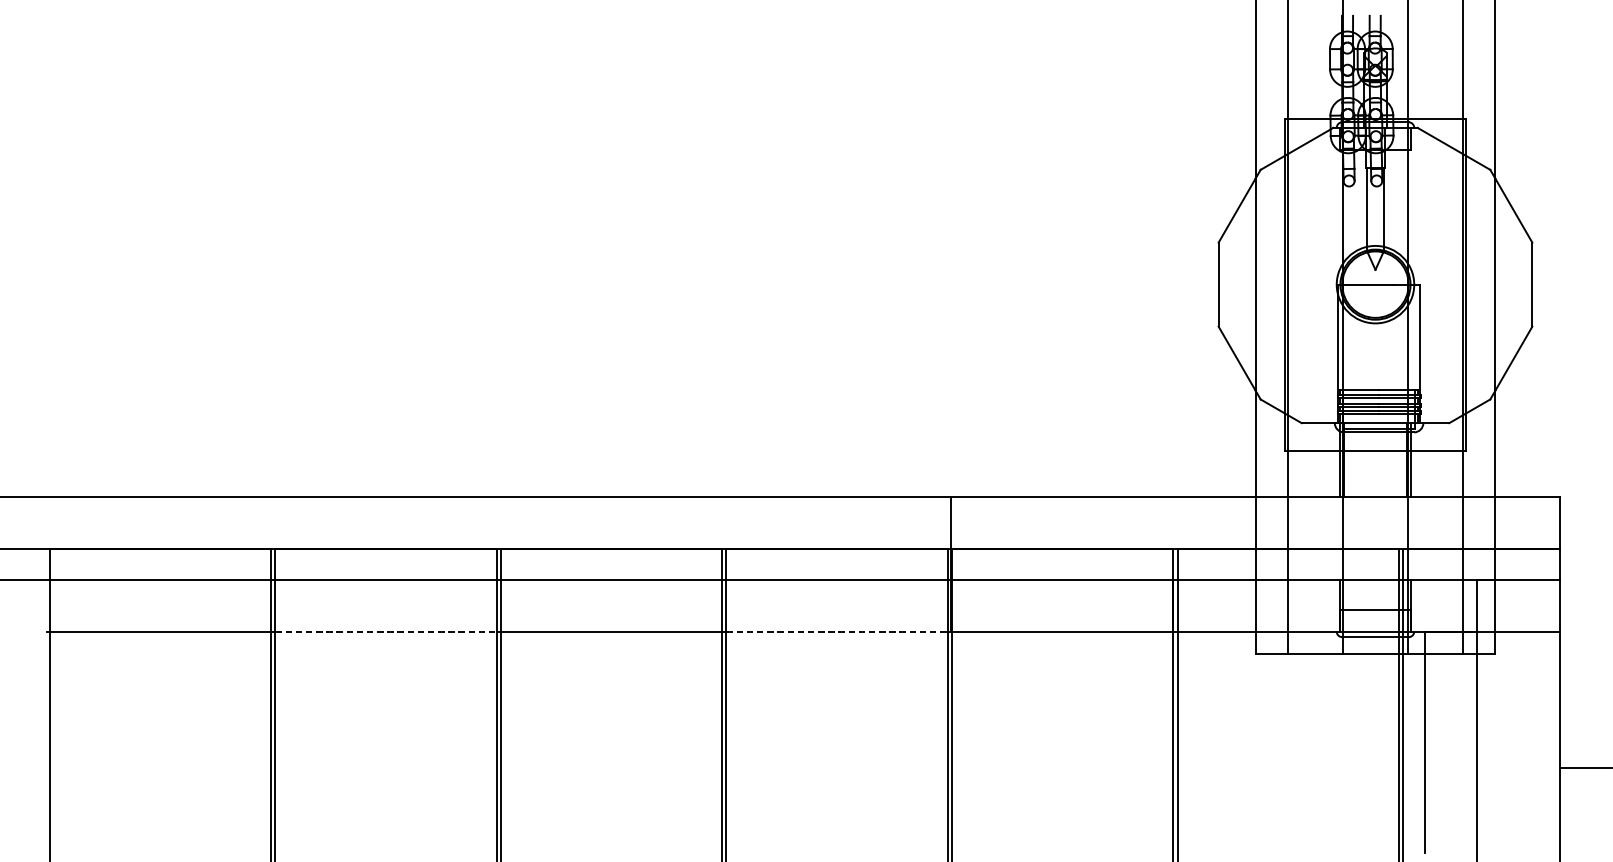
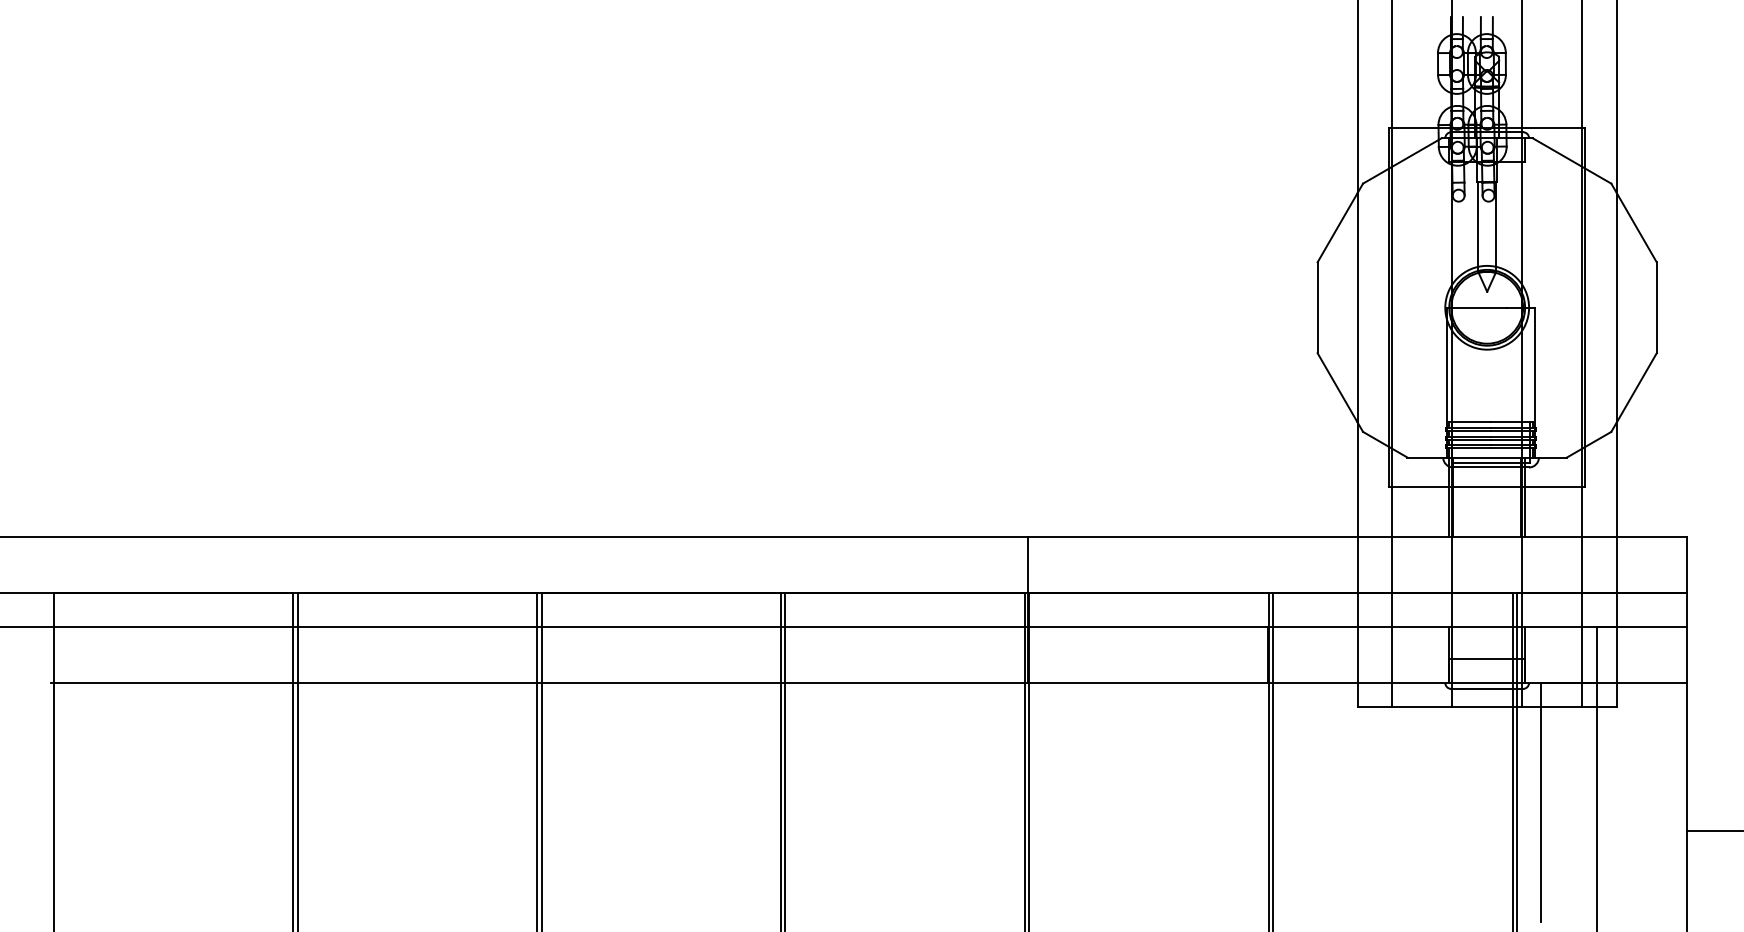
line: (386, 631) -> (417, 682), dashed -> solid
line: (837, 631) -> (905, 682), dashed -> solid

